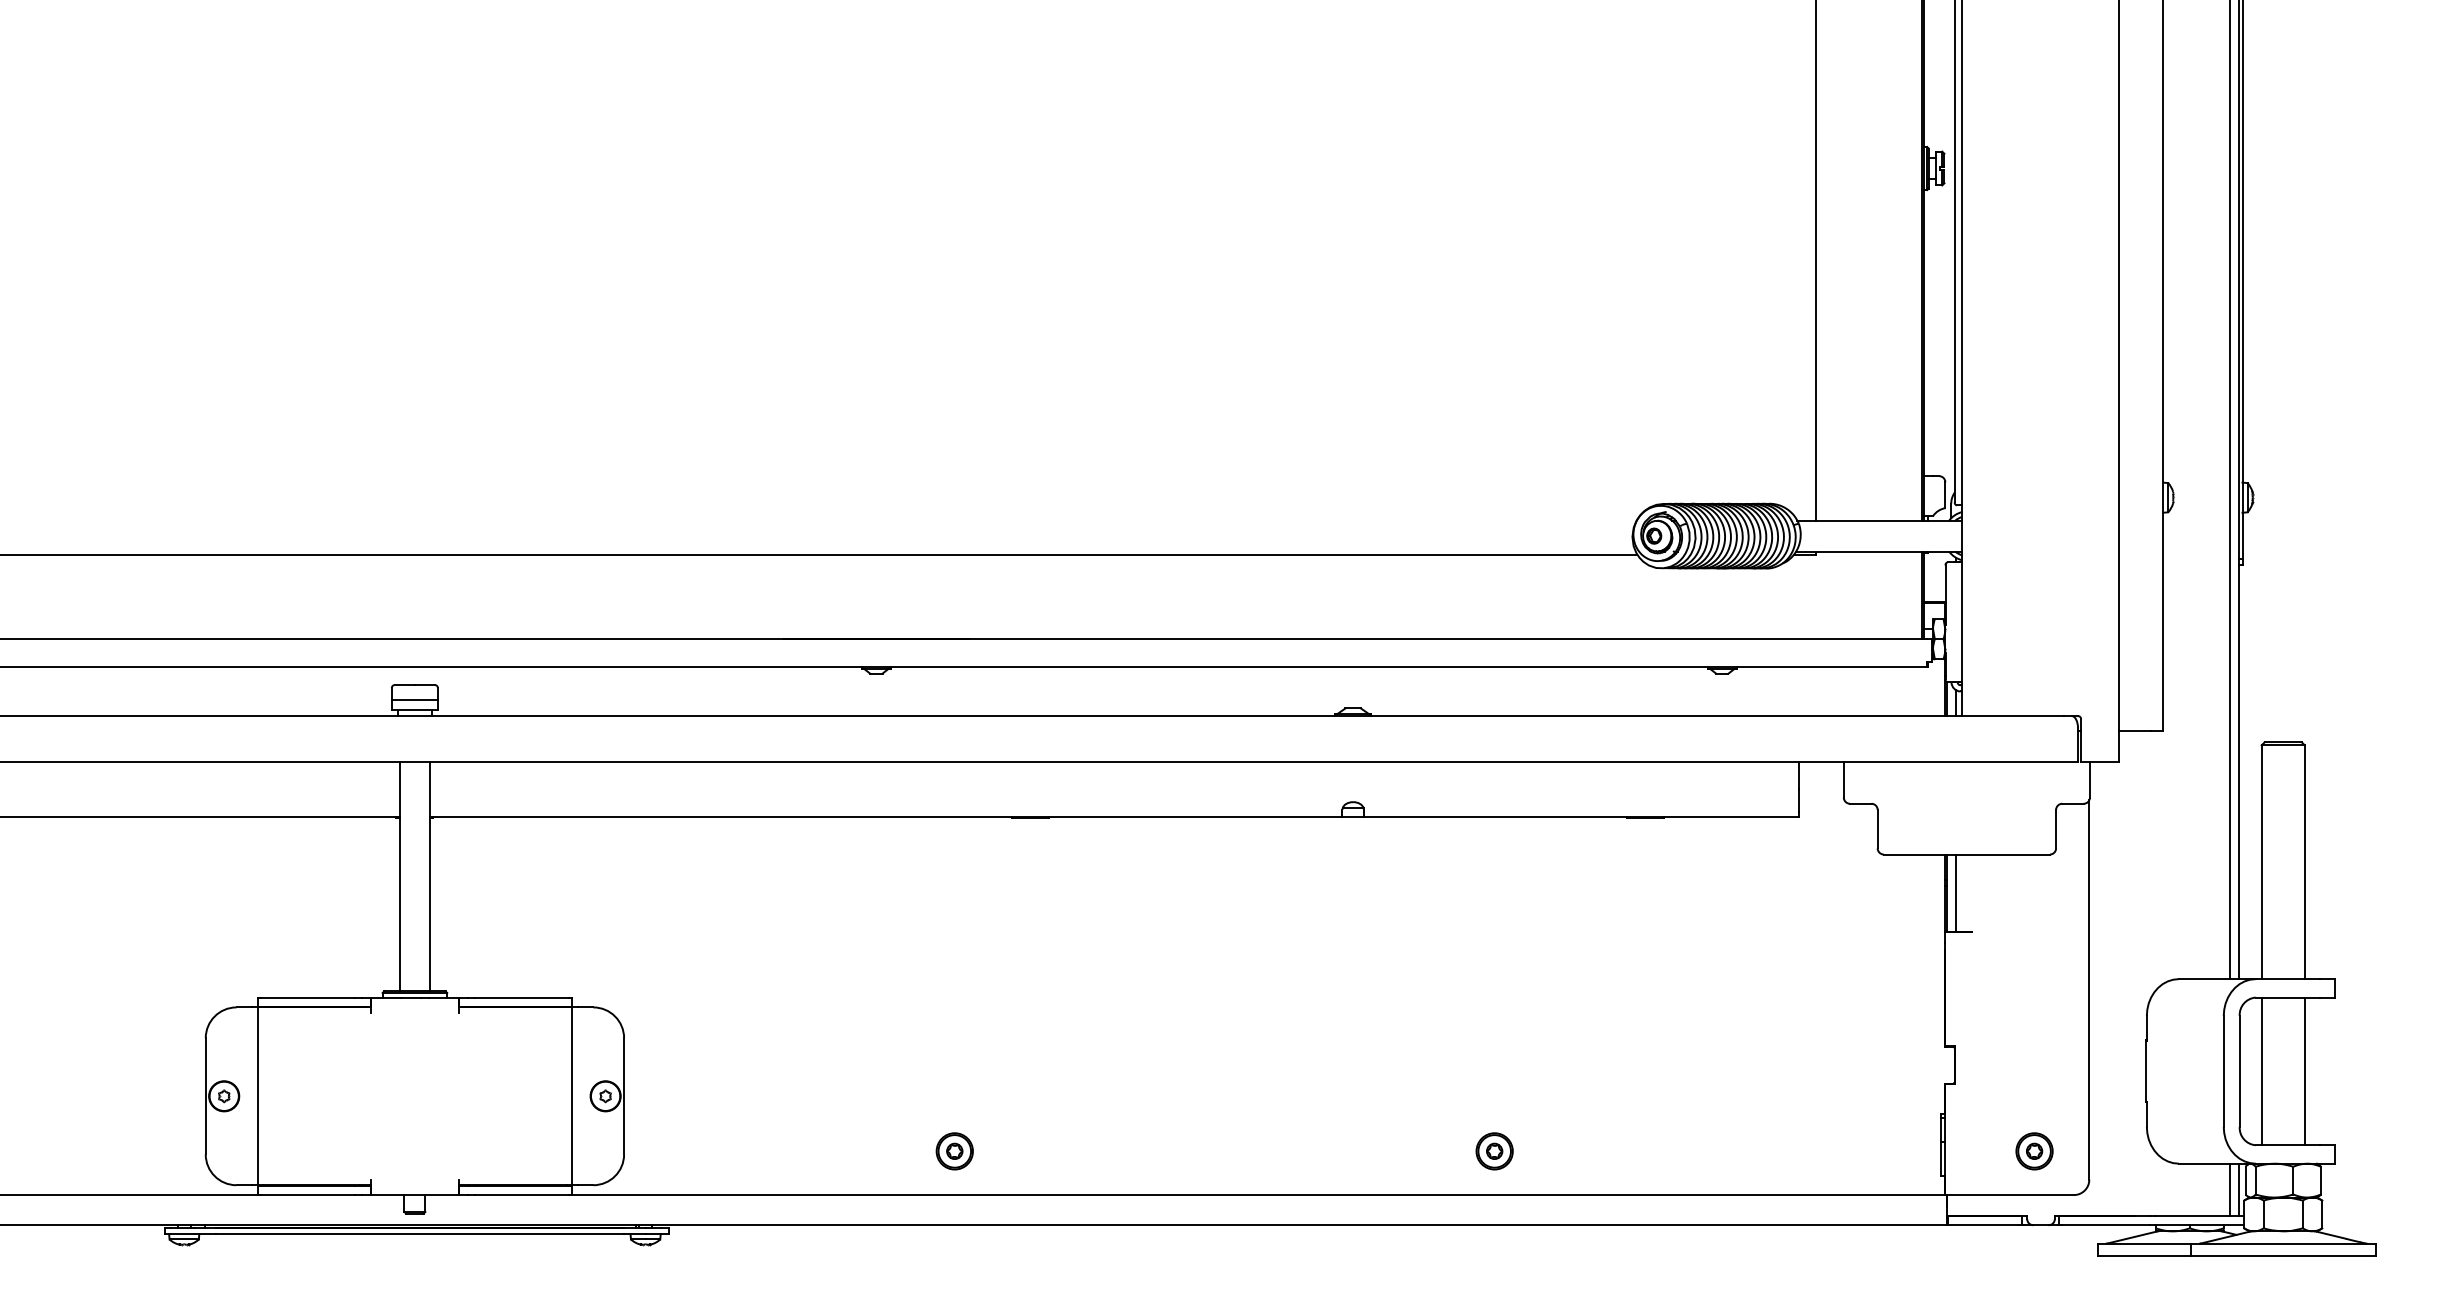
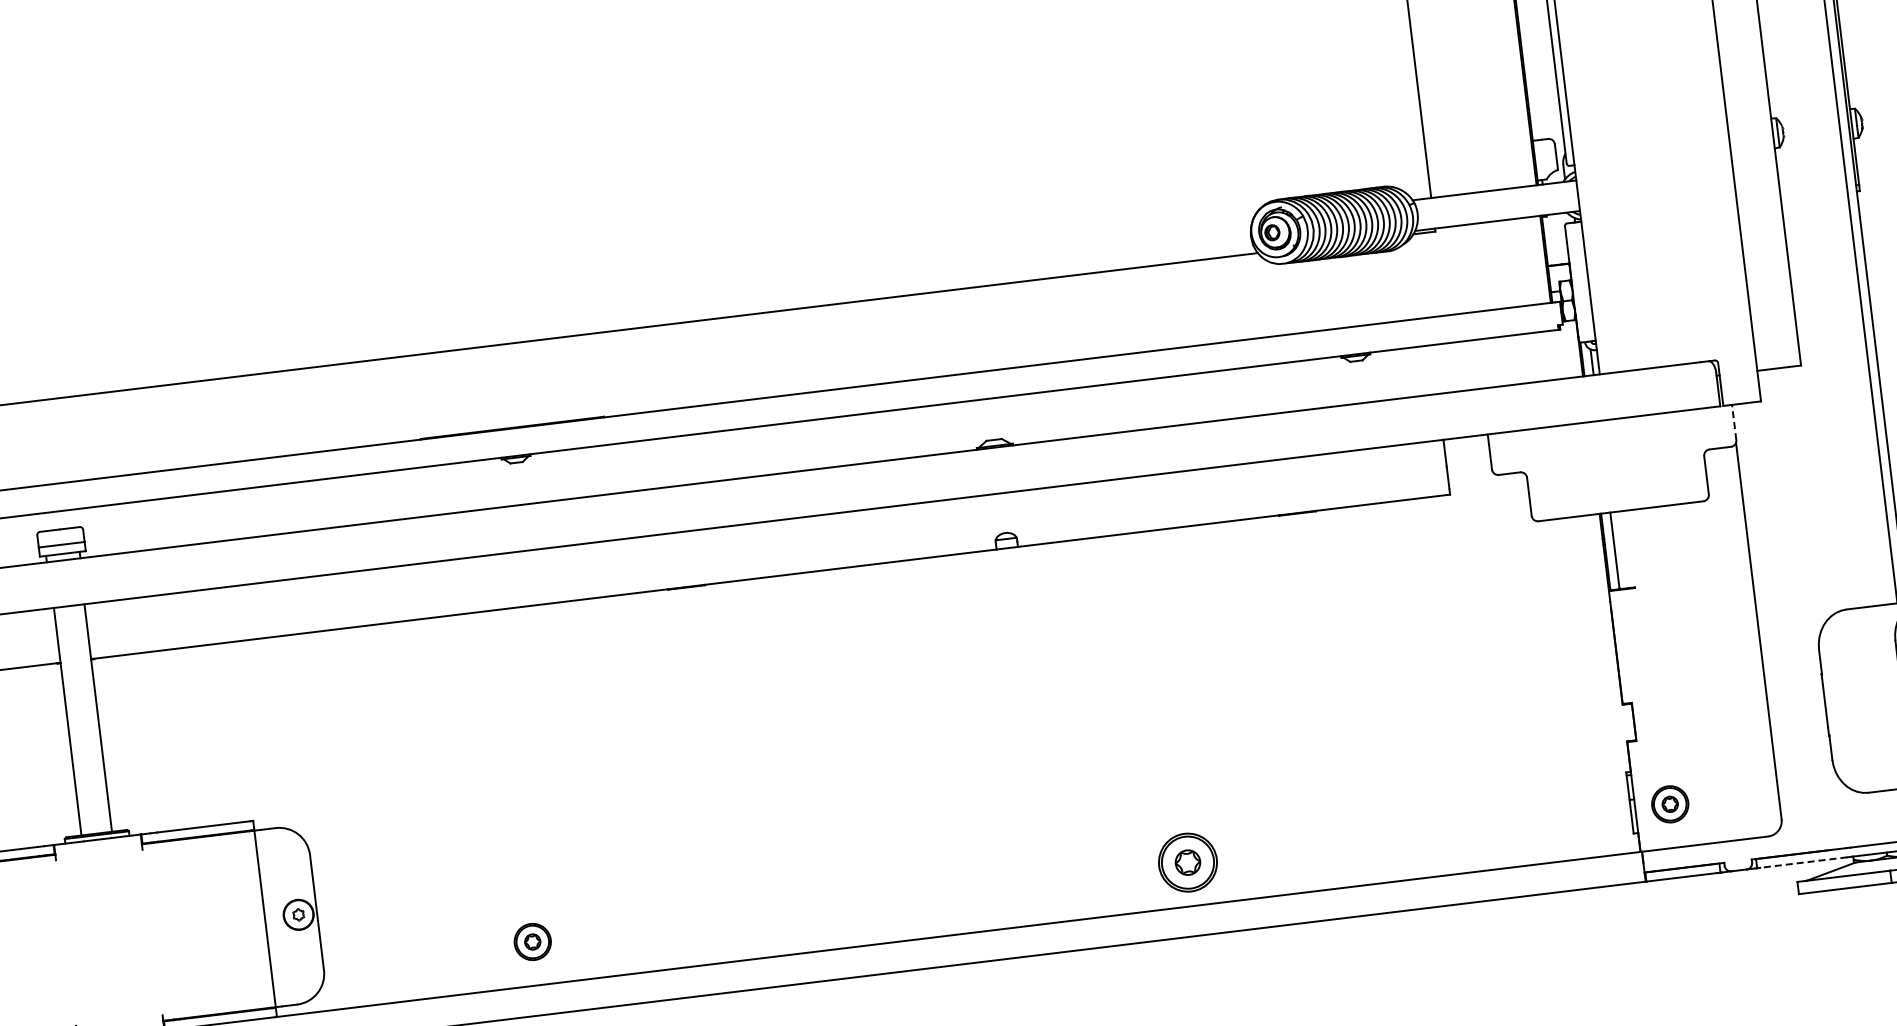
line: (2089, 779) -> (1733, 422), solid -> dashed
part: (954, 1151) -> (532, 942), moved
part: (1494, 1151) -> (1187, 862), size x1.6
part: (2034, 1151) -> (1670, 804), moved
line: (2106, 1225) -> (1804, 862), solid -> dashed

